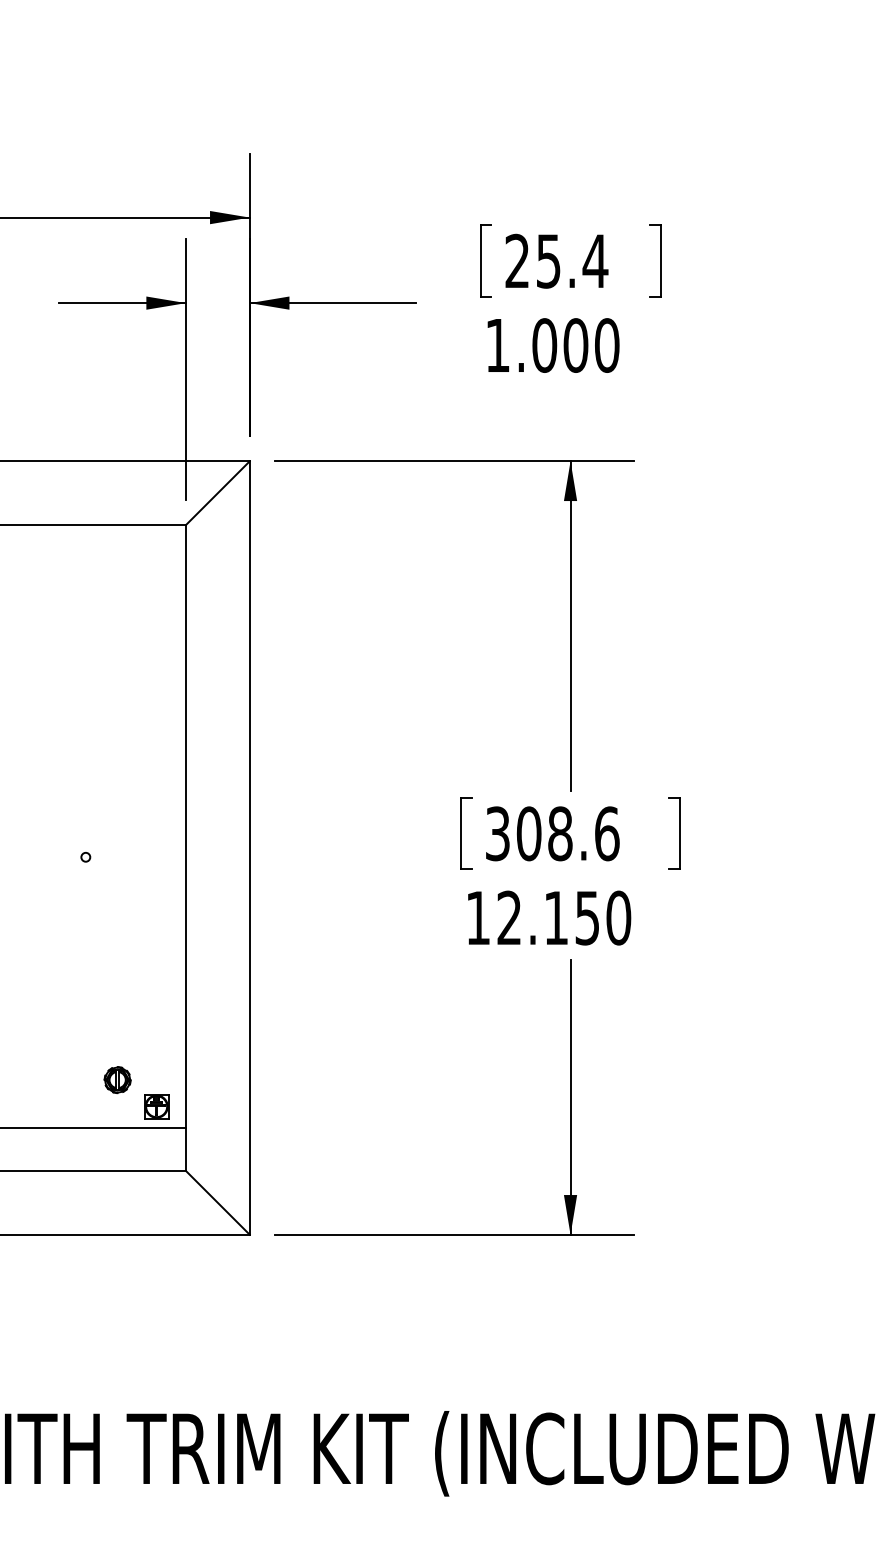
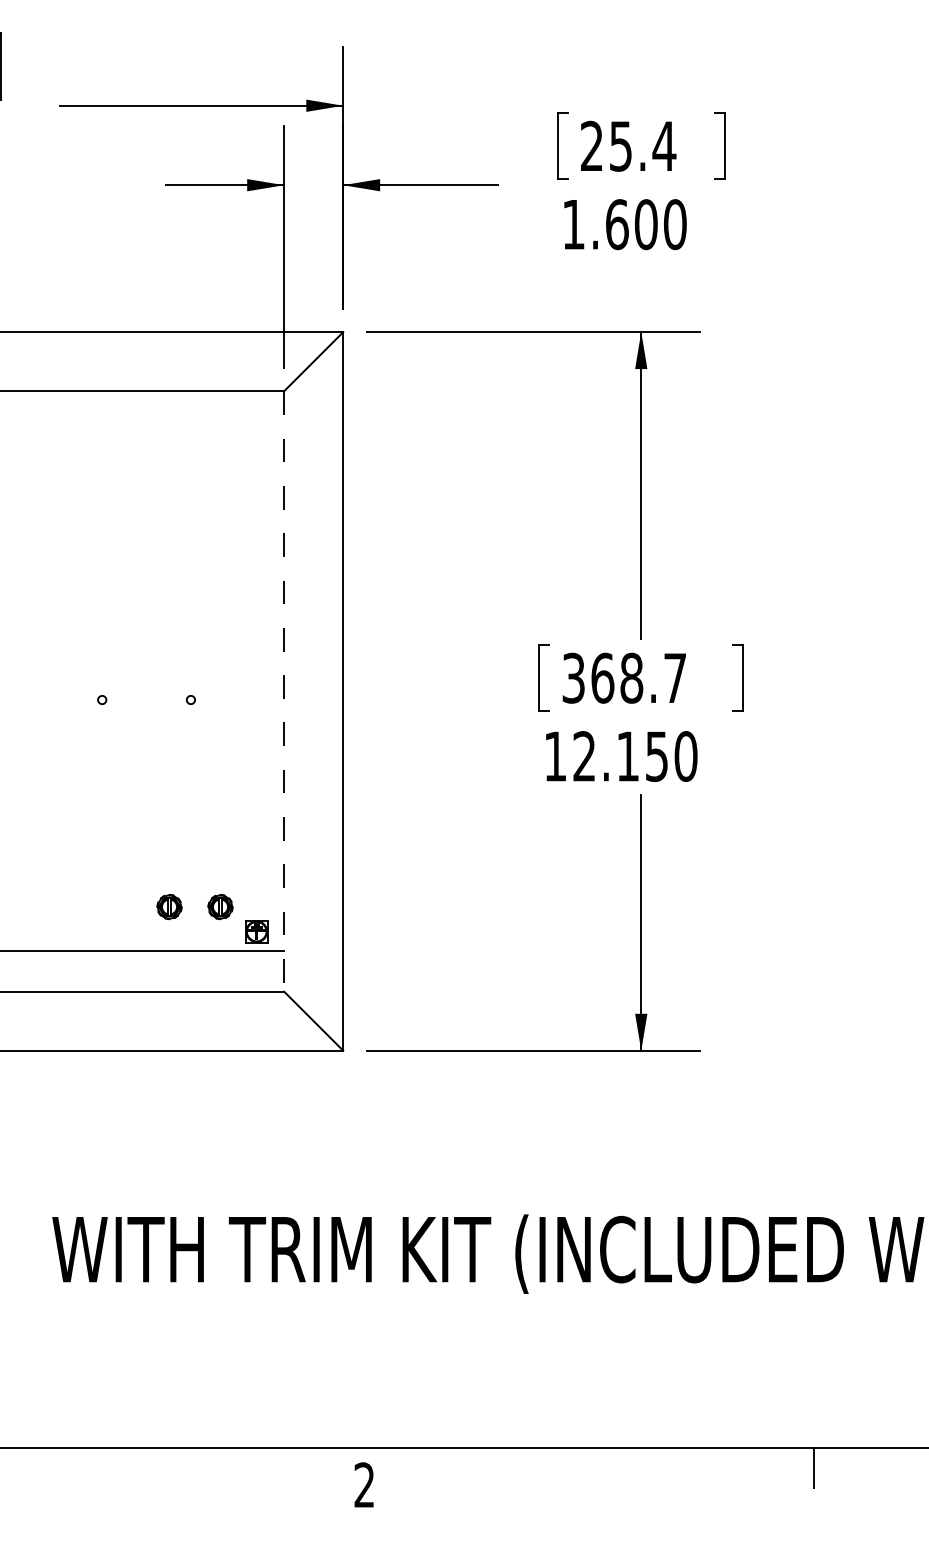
text: (543, 345) -> (616, 224), 1.000 -> 1.600
text: (567, 833) -> (638, 677), 308.6 -> 368.7
line: (186, 848) -> (284, 691), solid -> dashed
part: (62, 1080) -> (169, 907), added

